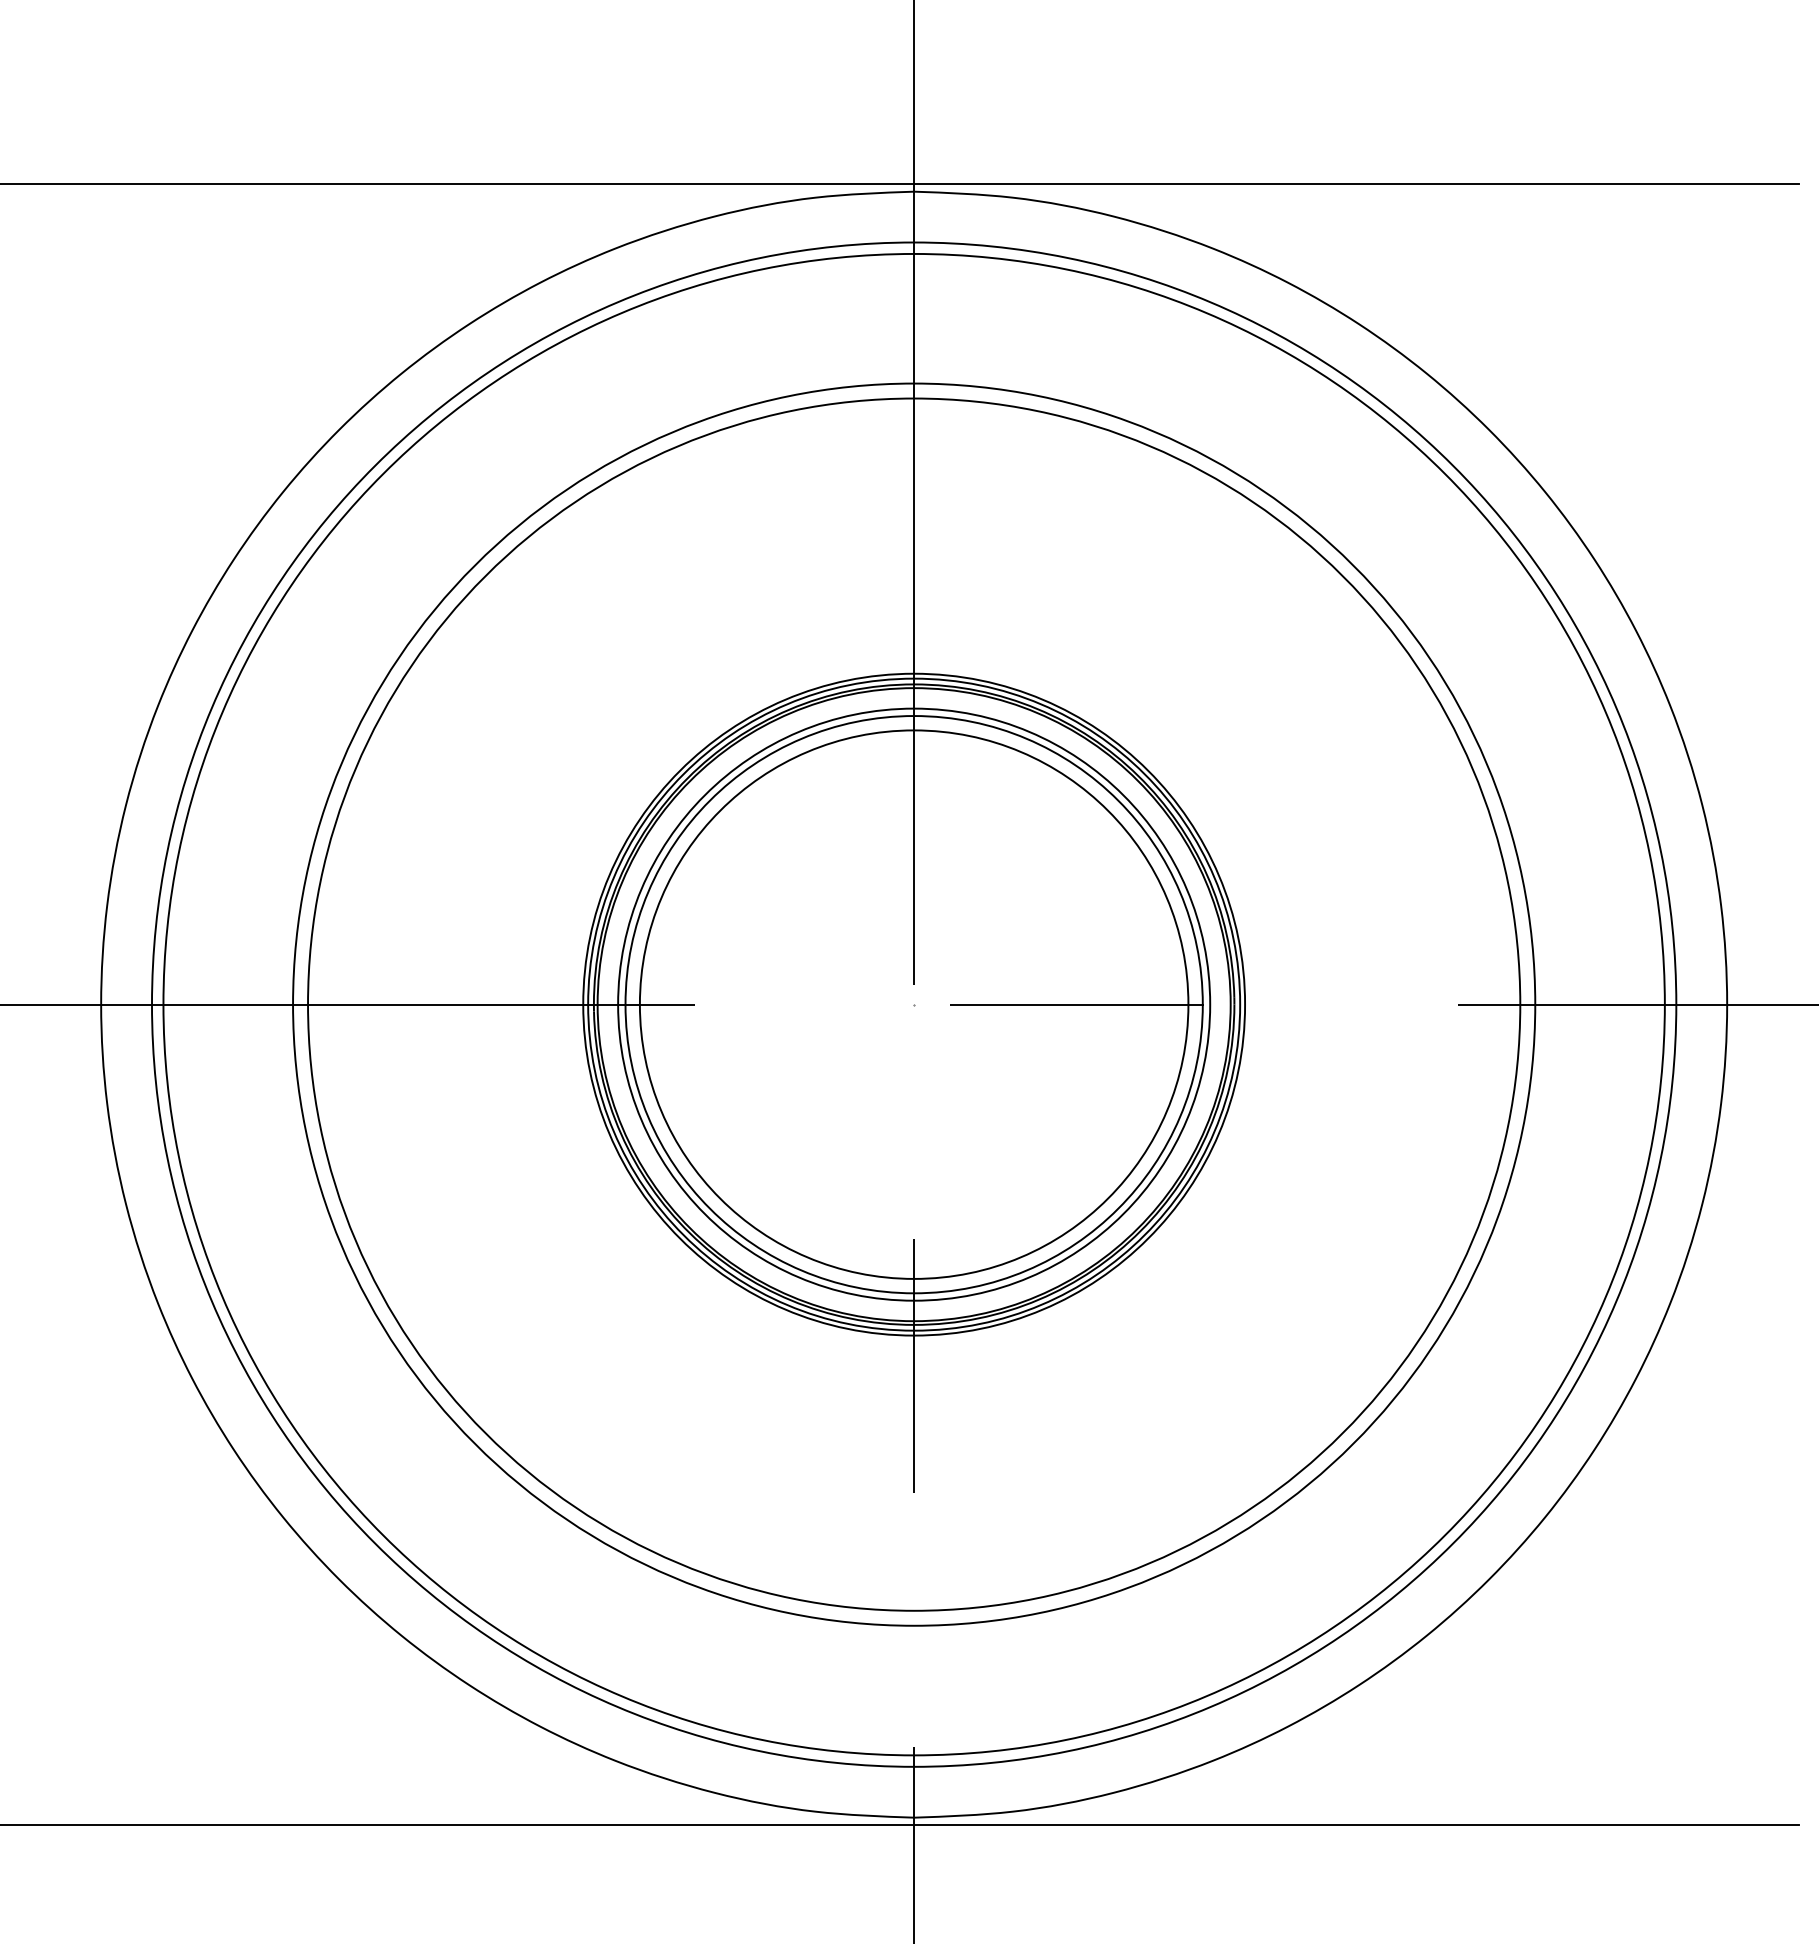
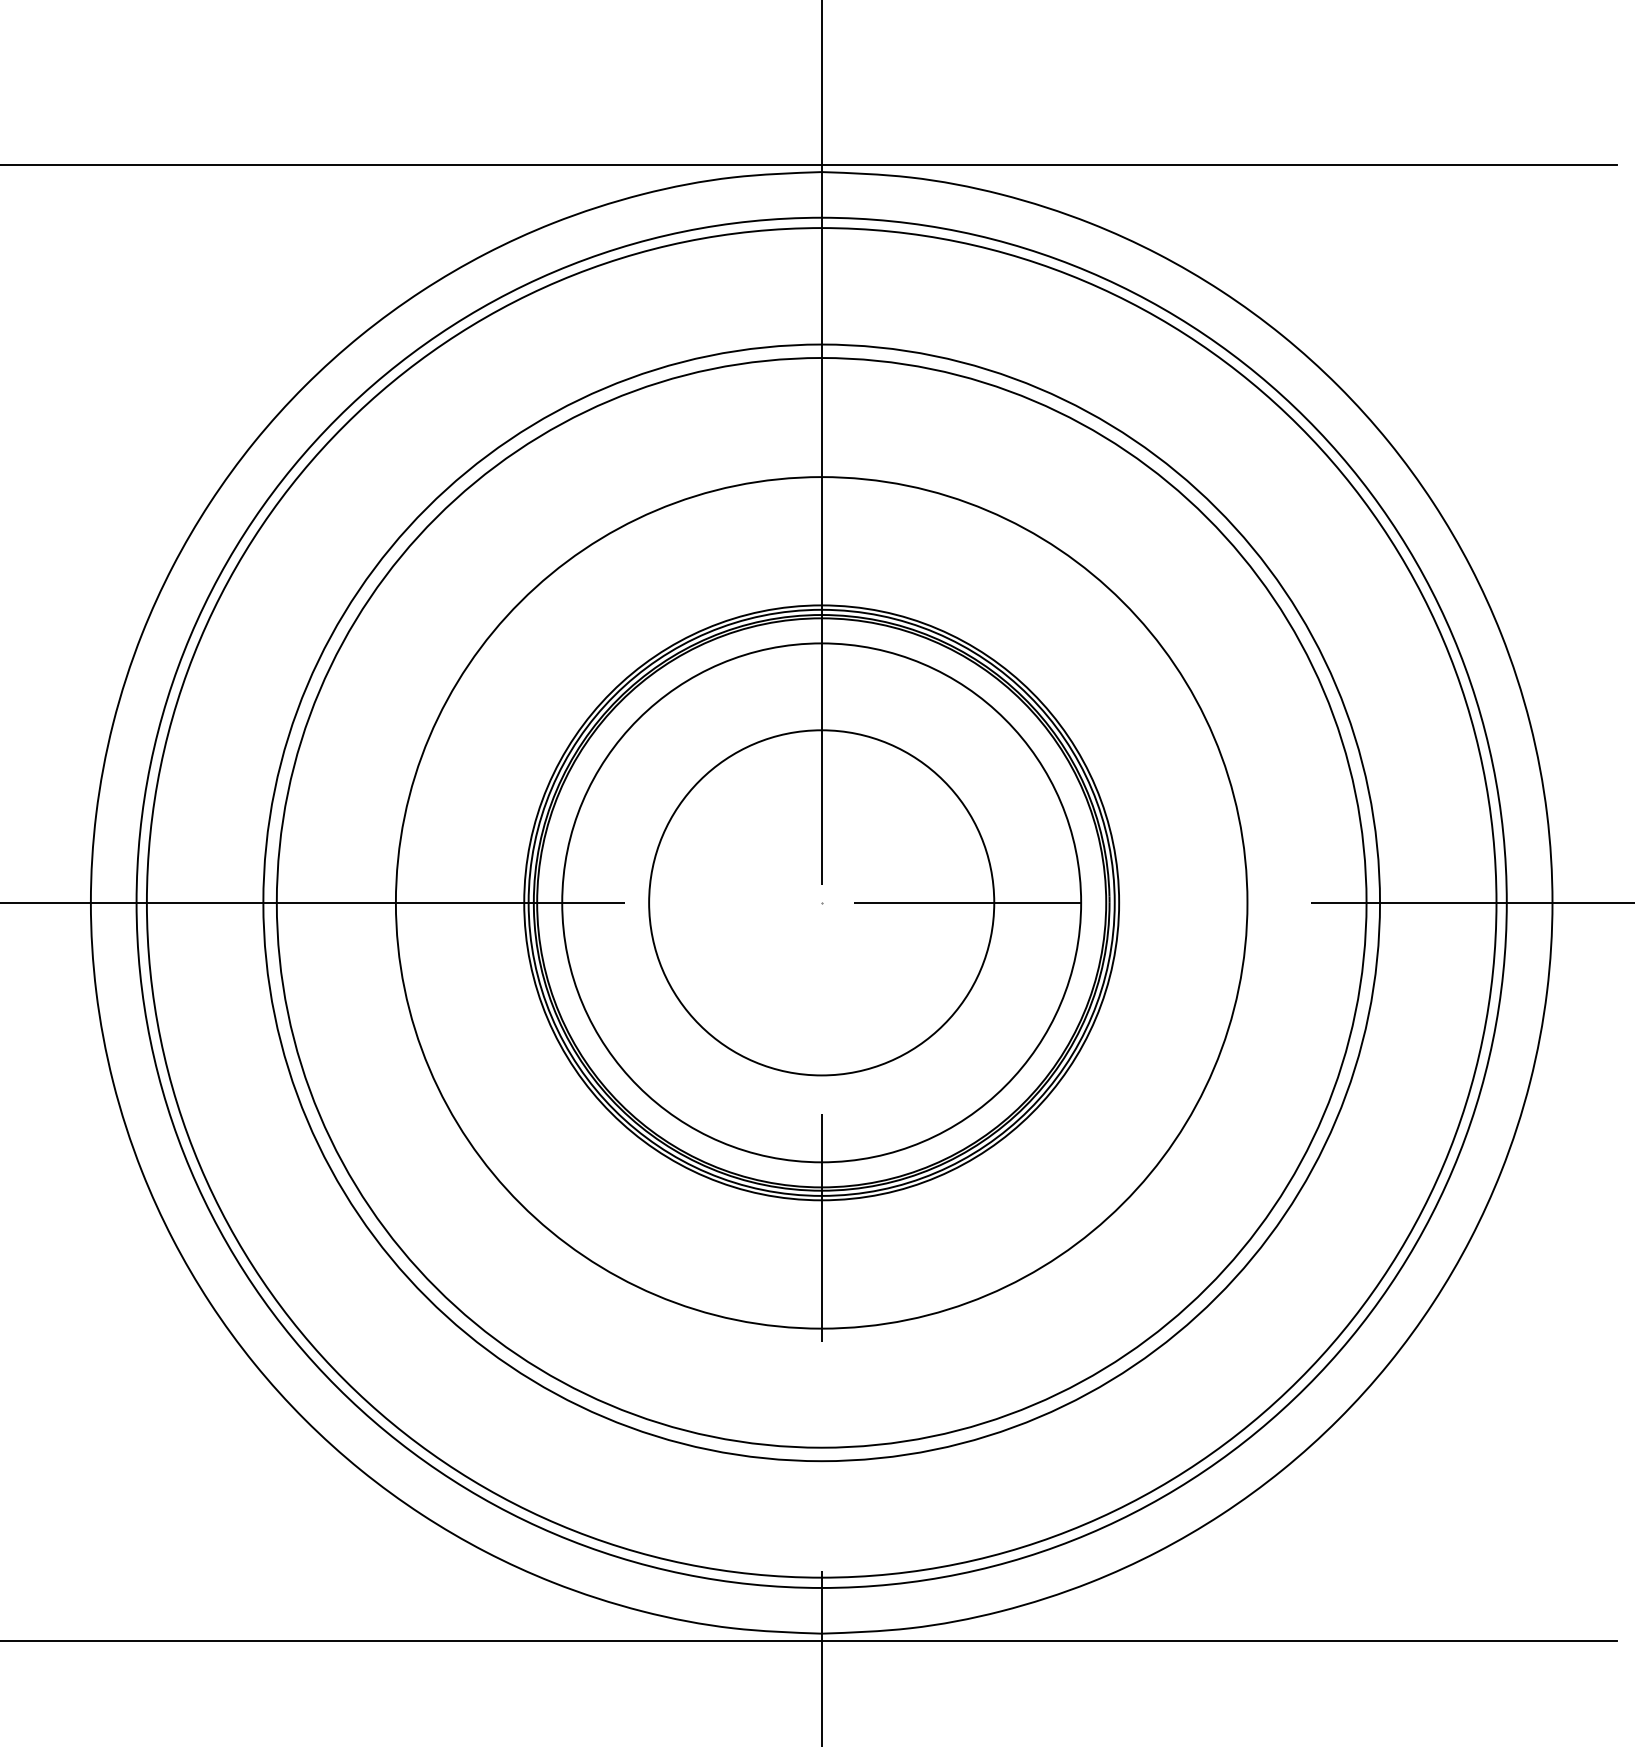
circle: (913, 1004) -> (821, 902), size x0.7
circle: (914, 1004) -> (821, 902), size x1.6

